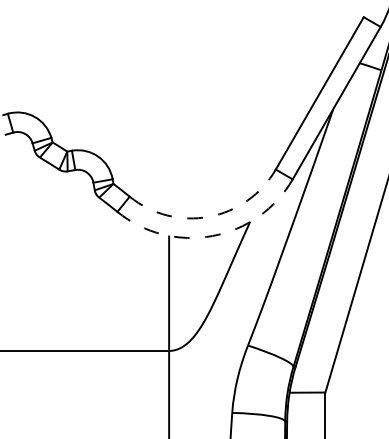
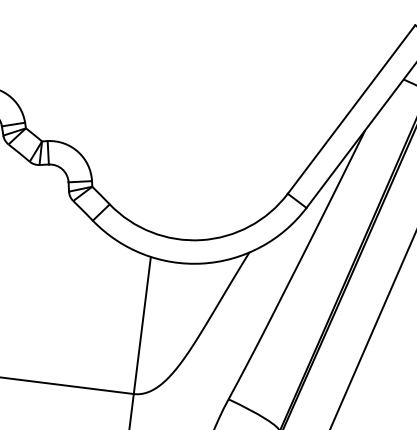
arc: (209, 216) -> (201, 239), dashed -> solid
arc: (212, 236) -> (202, 264), dashed -> solid

